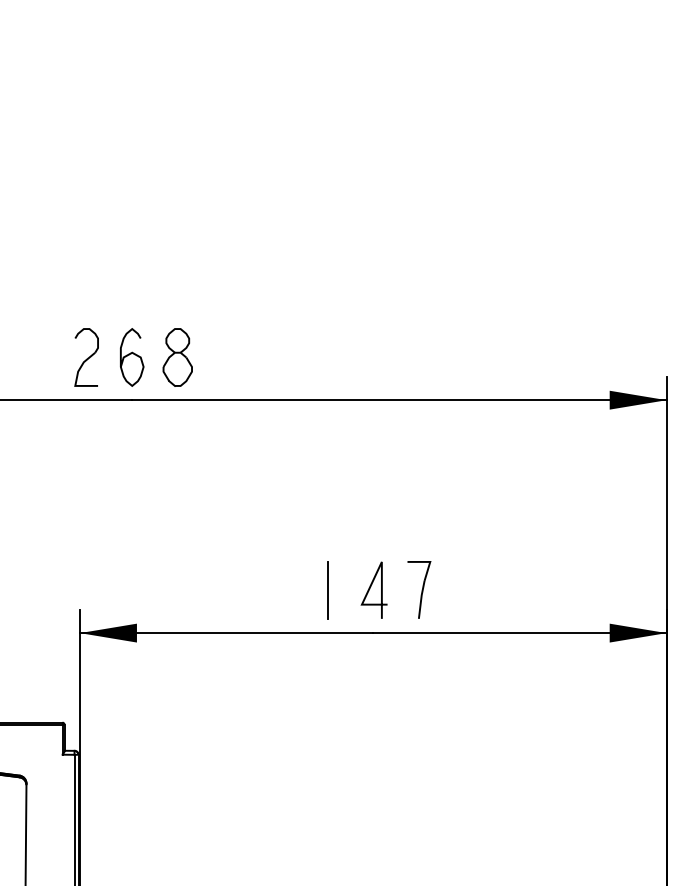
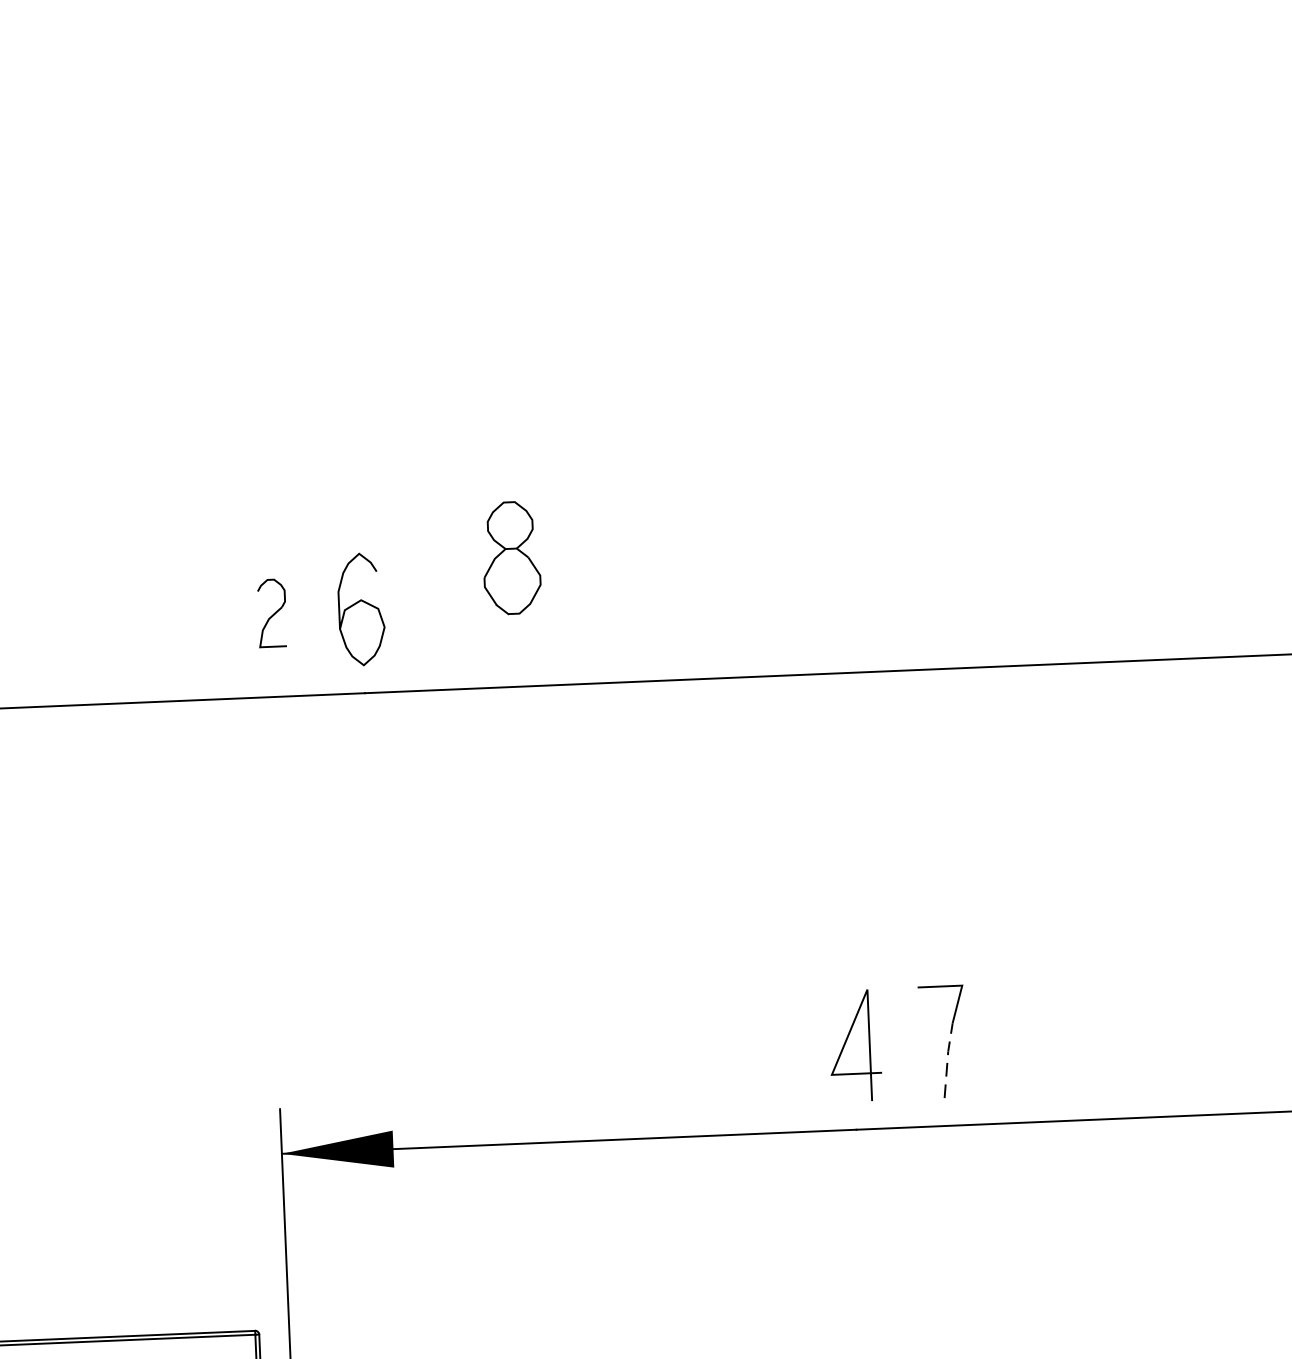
part: (86, 357) -> (271, 613), size x0.6
part: (177, 357) -> (511, 558), moved
line: (327, 589) -> (763, 1048), removed
line: (421, 599) -> (948, 1059), solid -> dashed

